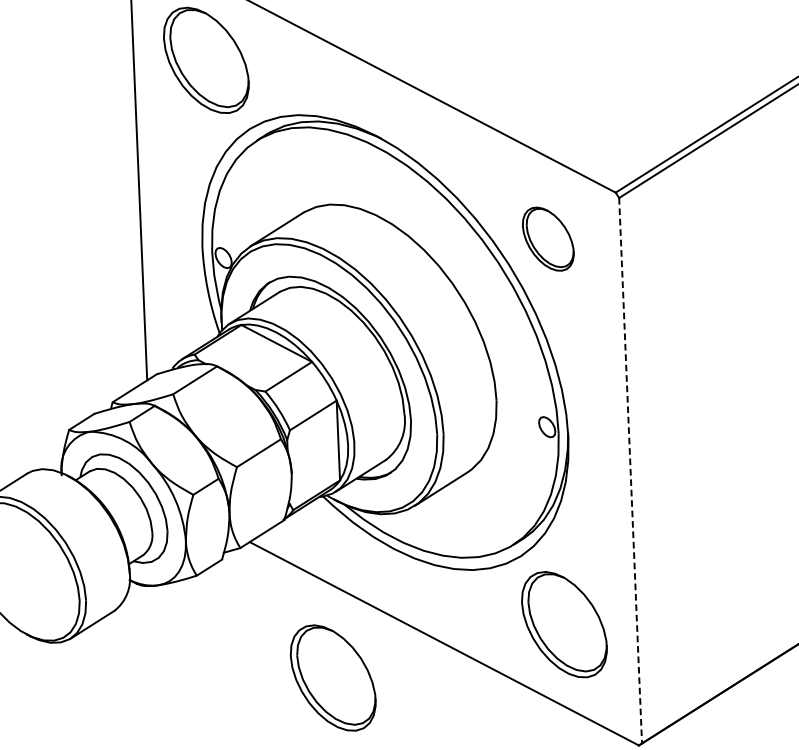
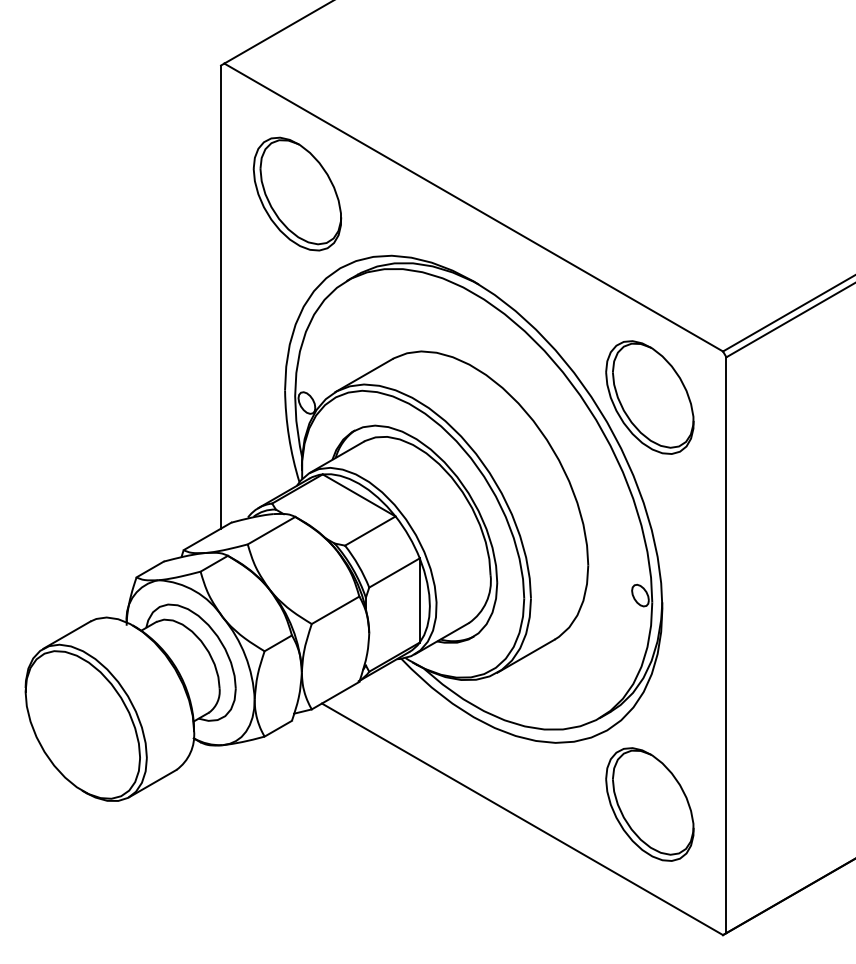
part: (547, 239) -> (649, 397), size x1.67
line: (630, 471) -> (726, 645), dashed -> solid
part: (332, 678) -> (403, 850), removed

